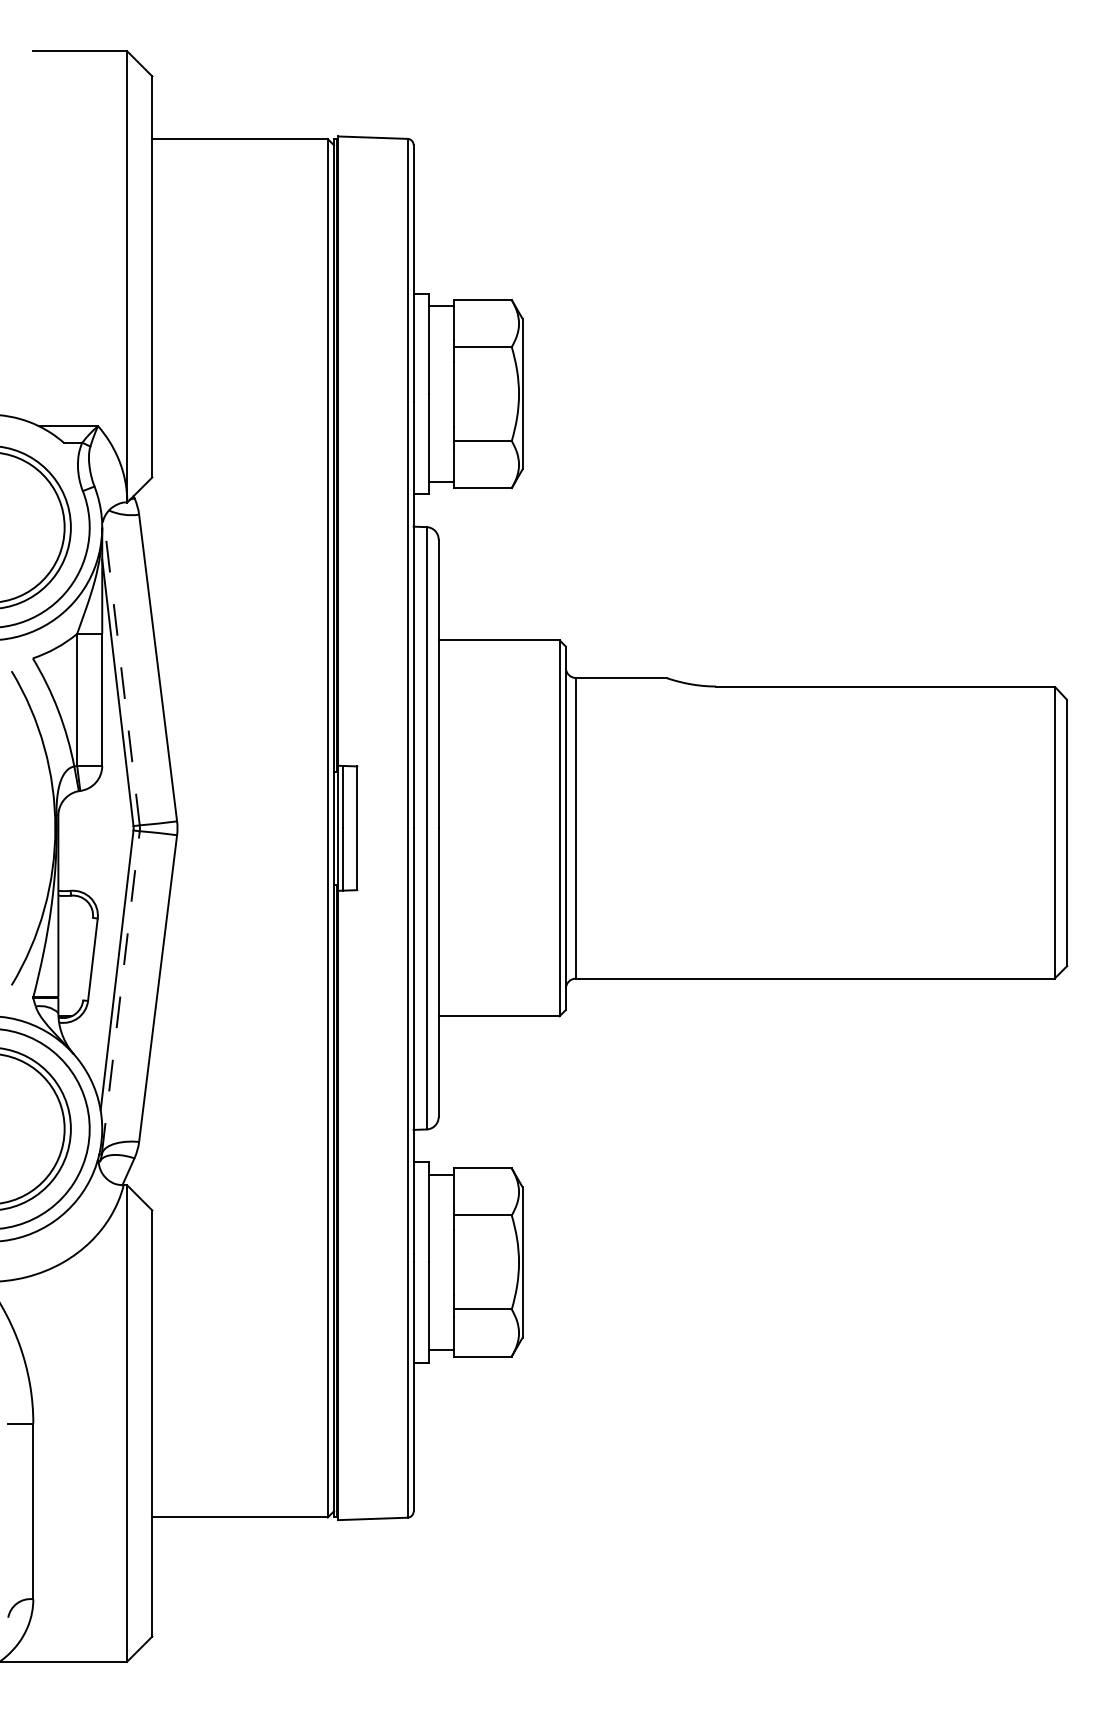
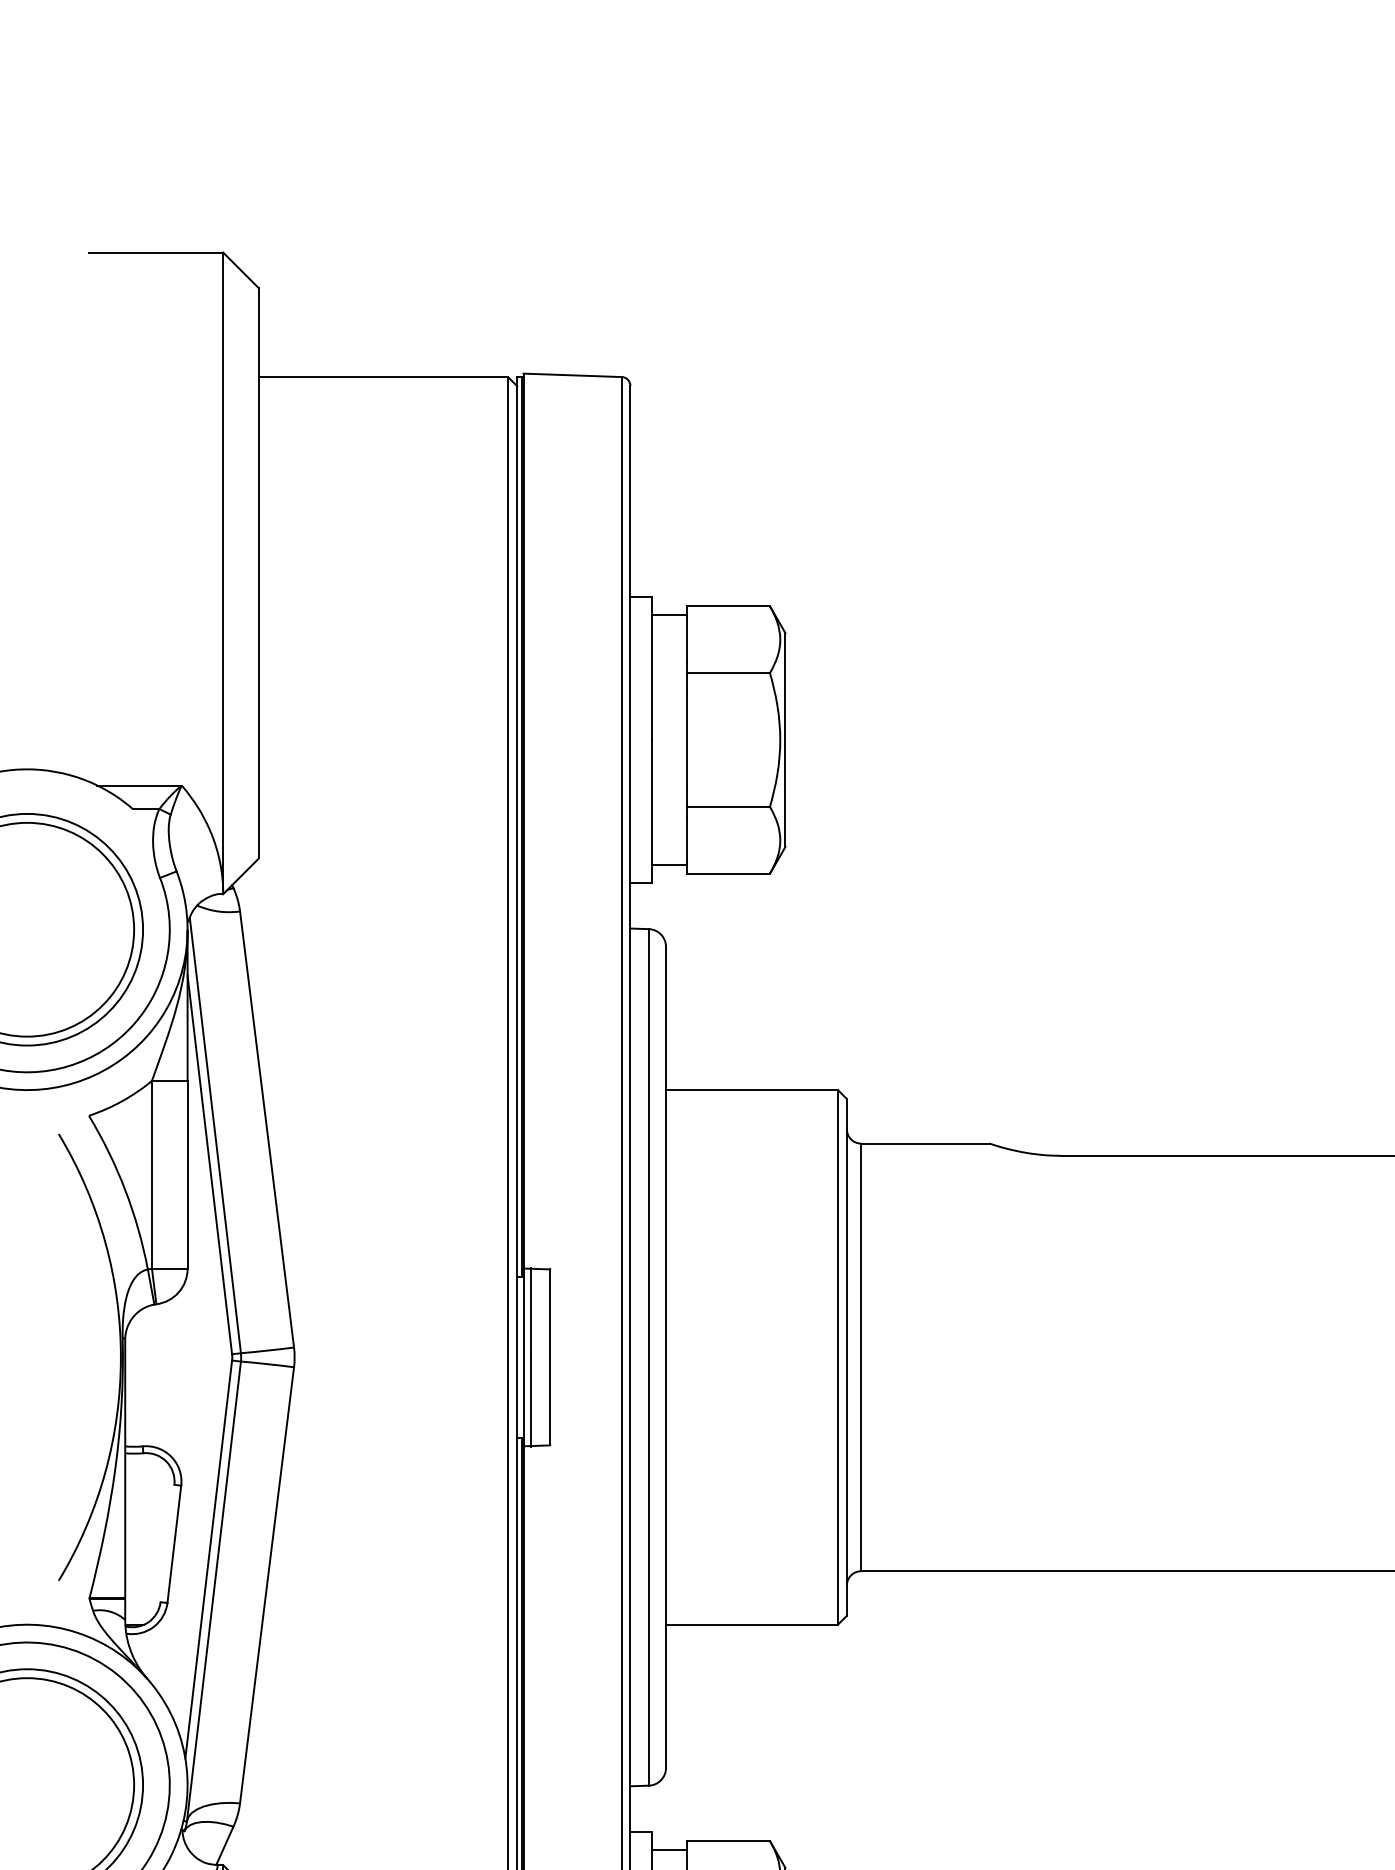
line: (121, 671) -> (214, 1134), dashed -> solid
line: (120, 992) -> (213, 1590), dashed -> solid

